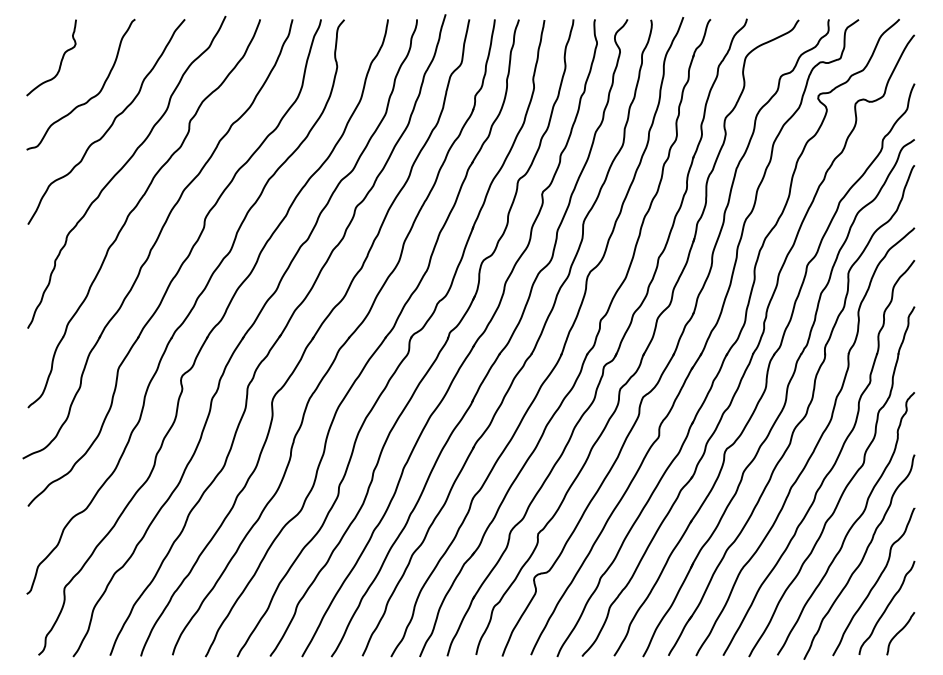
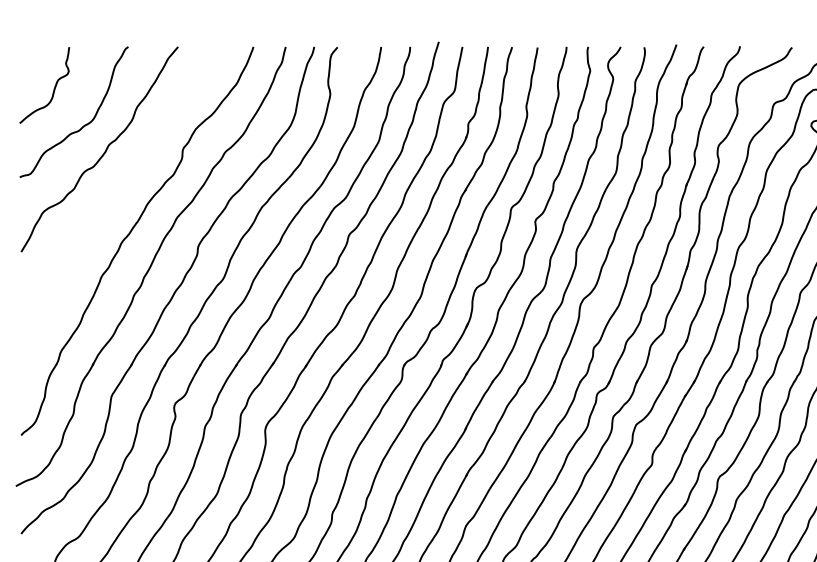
curve: (123, 168) -> (116, 196), removed

